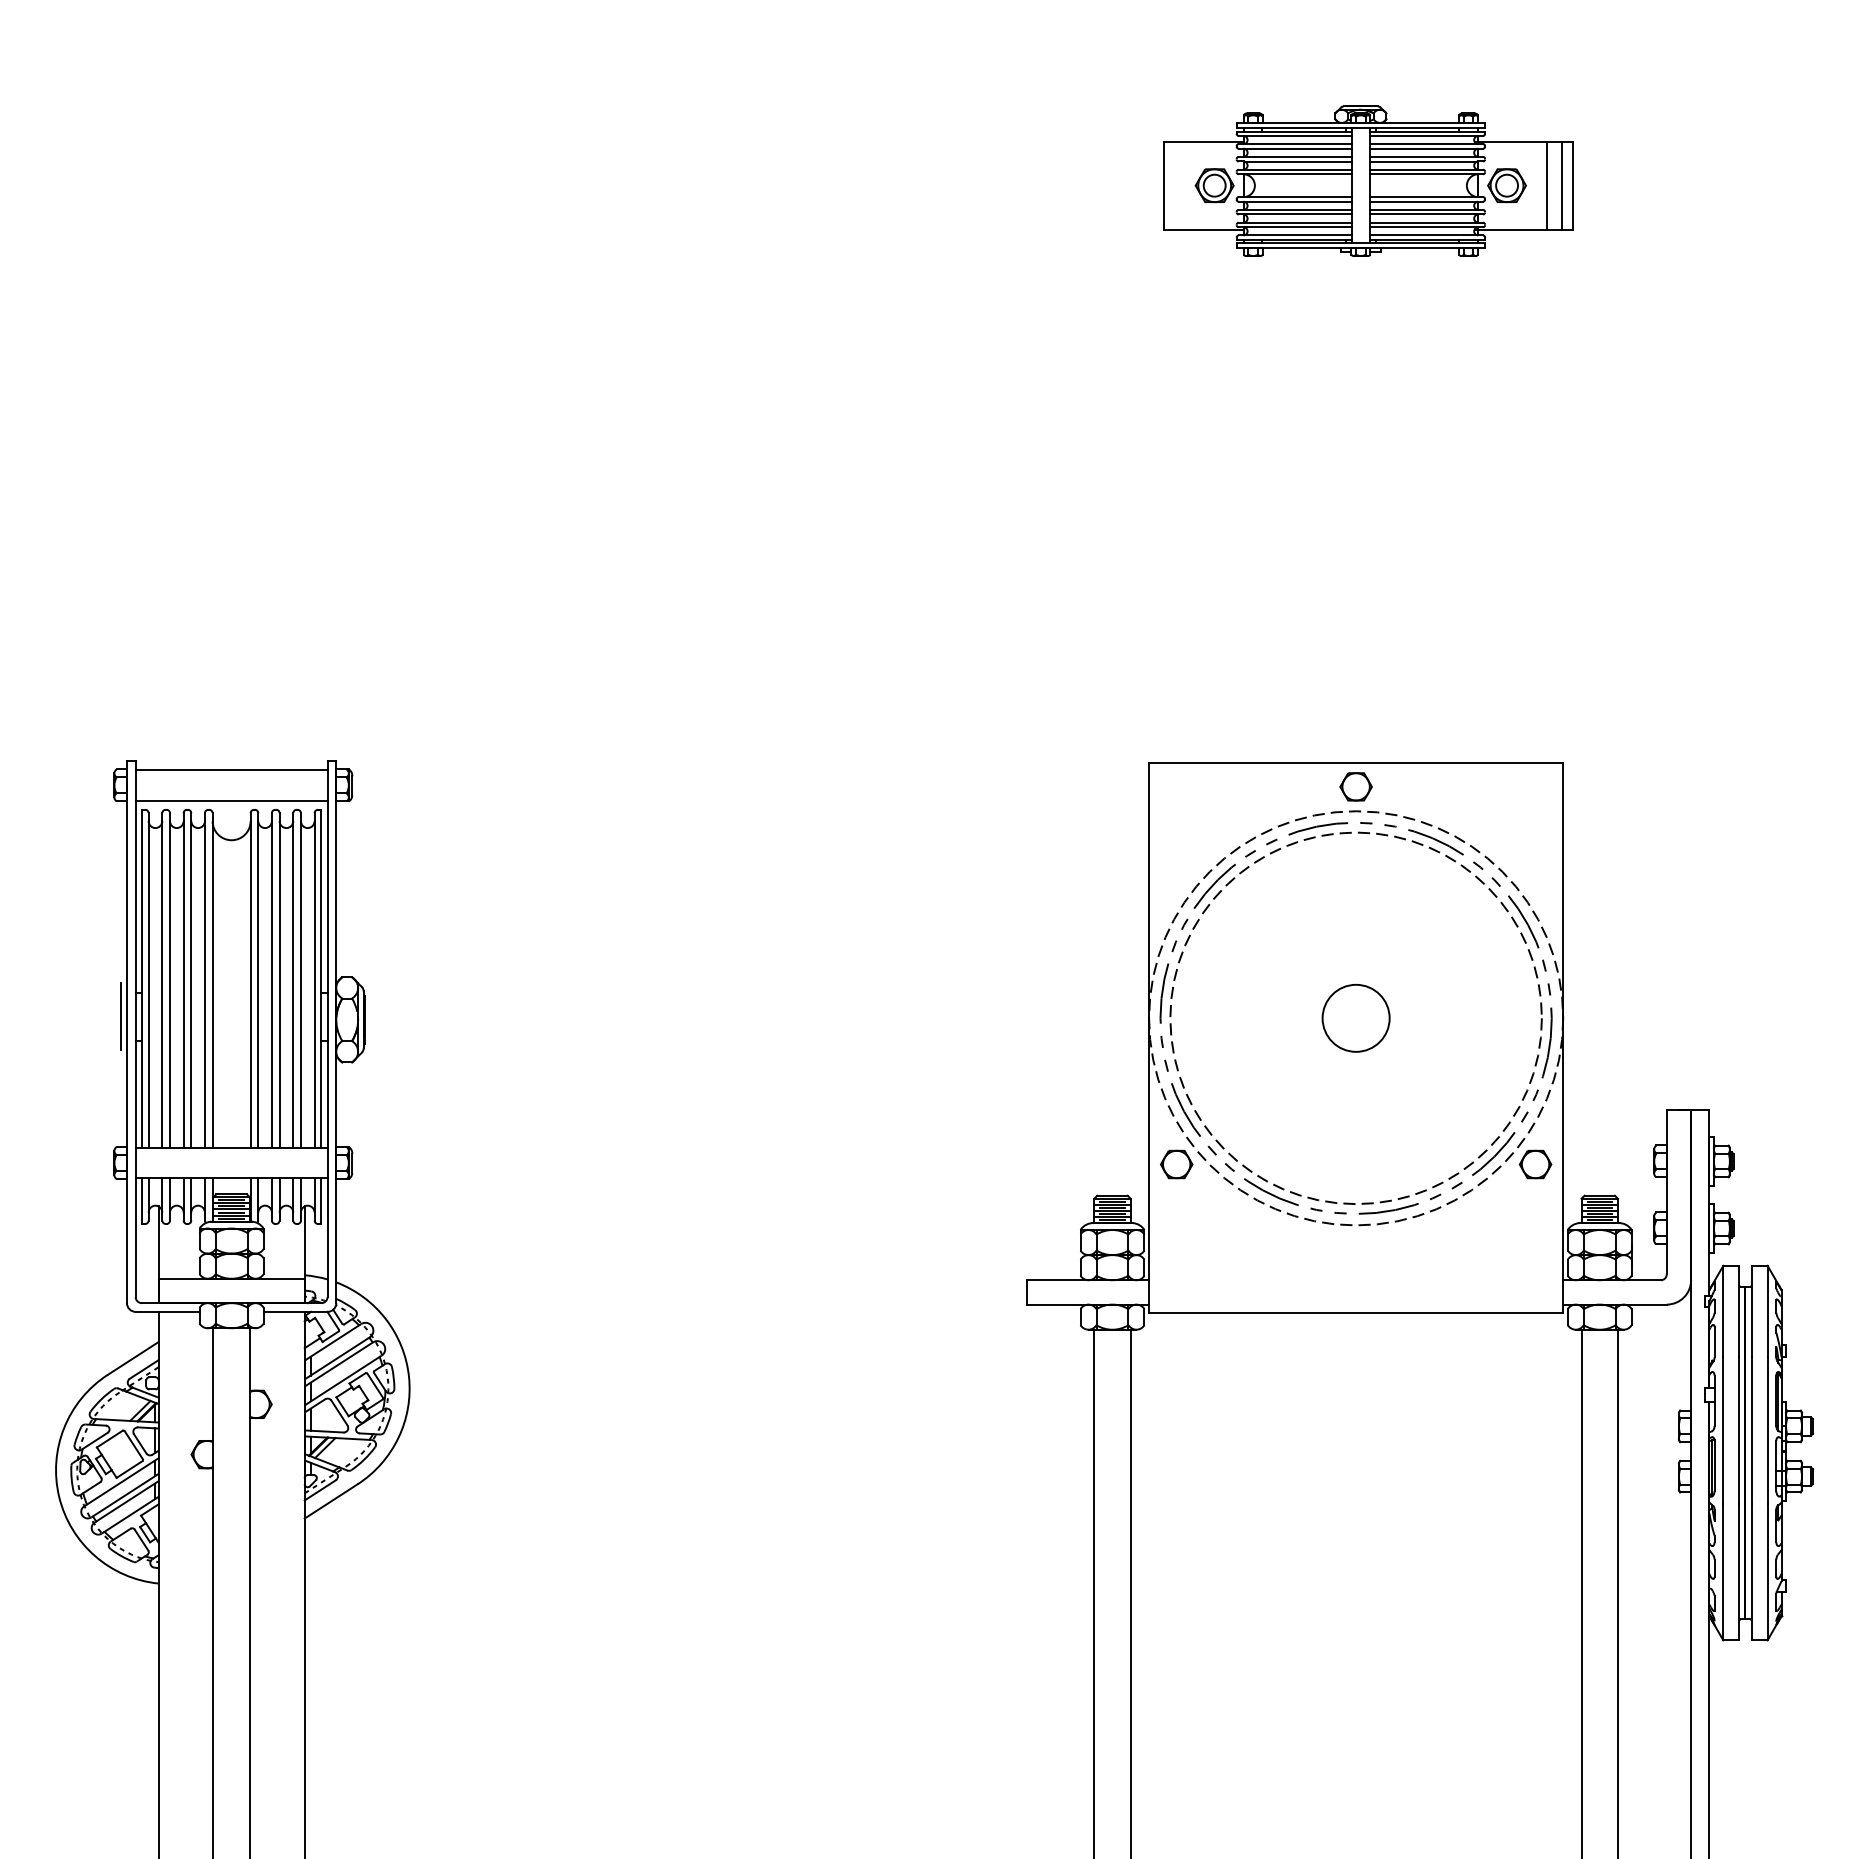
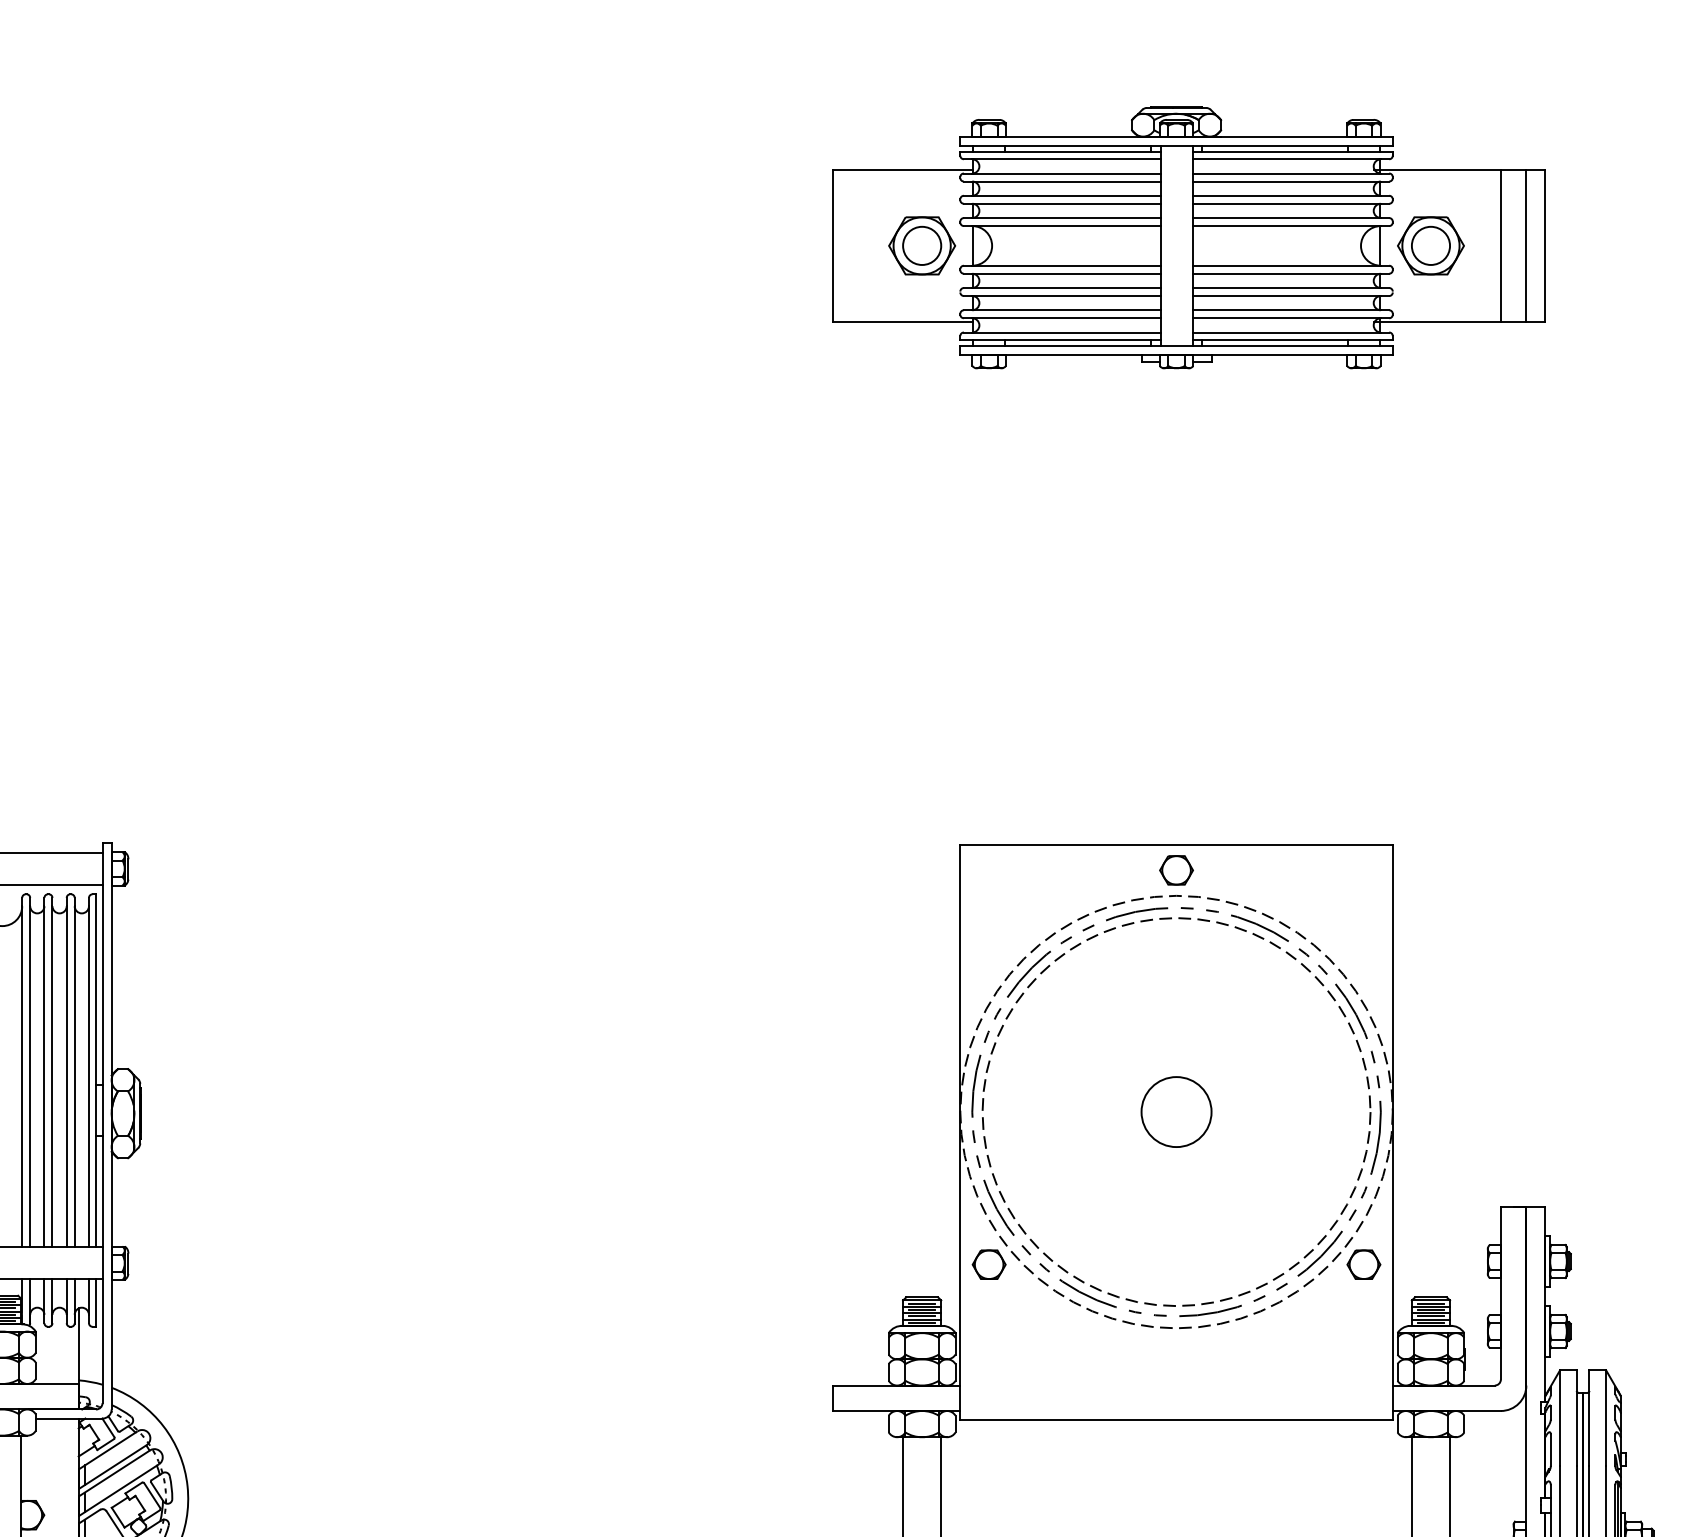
part: (1367, 180) -> (1188, 237), size x1.67

